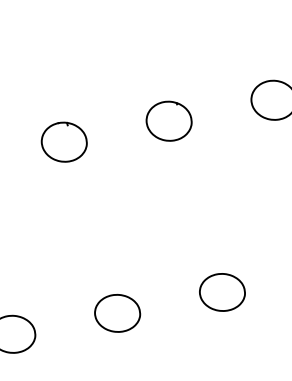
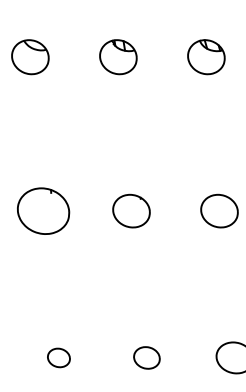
part: (64, 141) -> (43, 210), size x1.4
part: (221, 292) -> (146, 357), size x0.7
part: (116, 312) -> (58, 357), size x0.6

